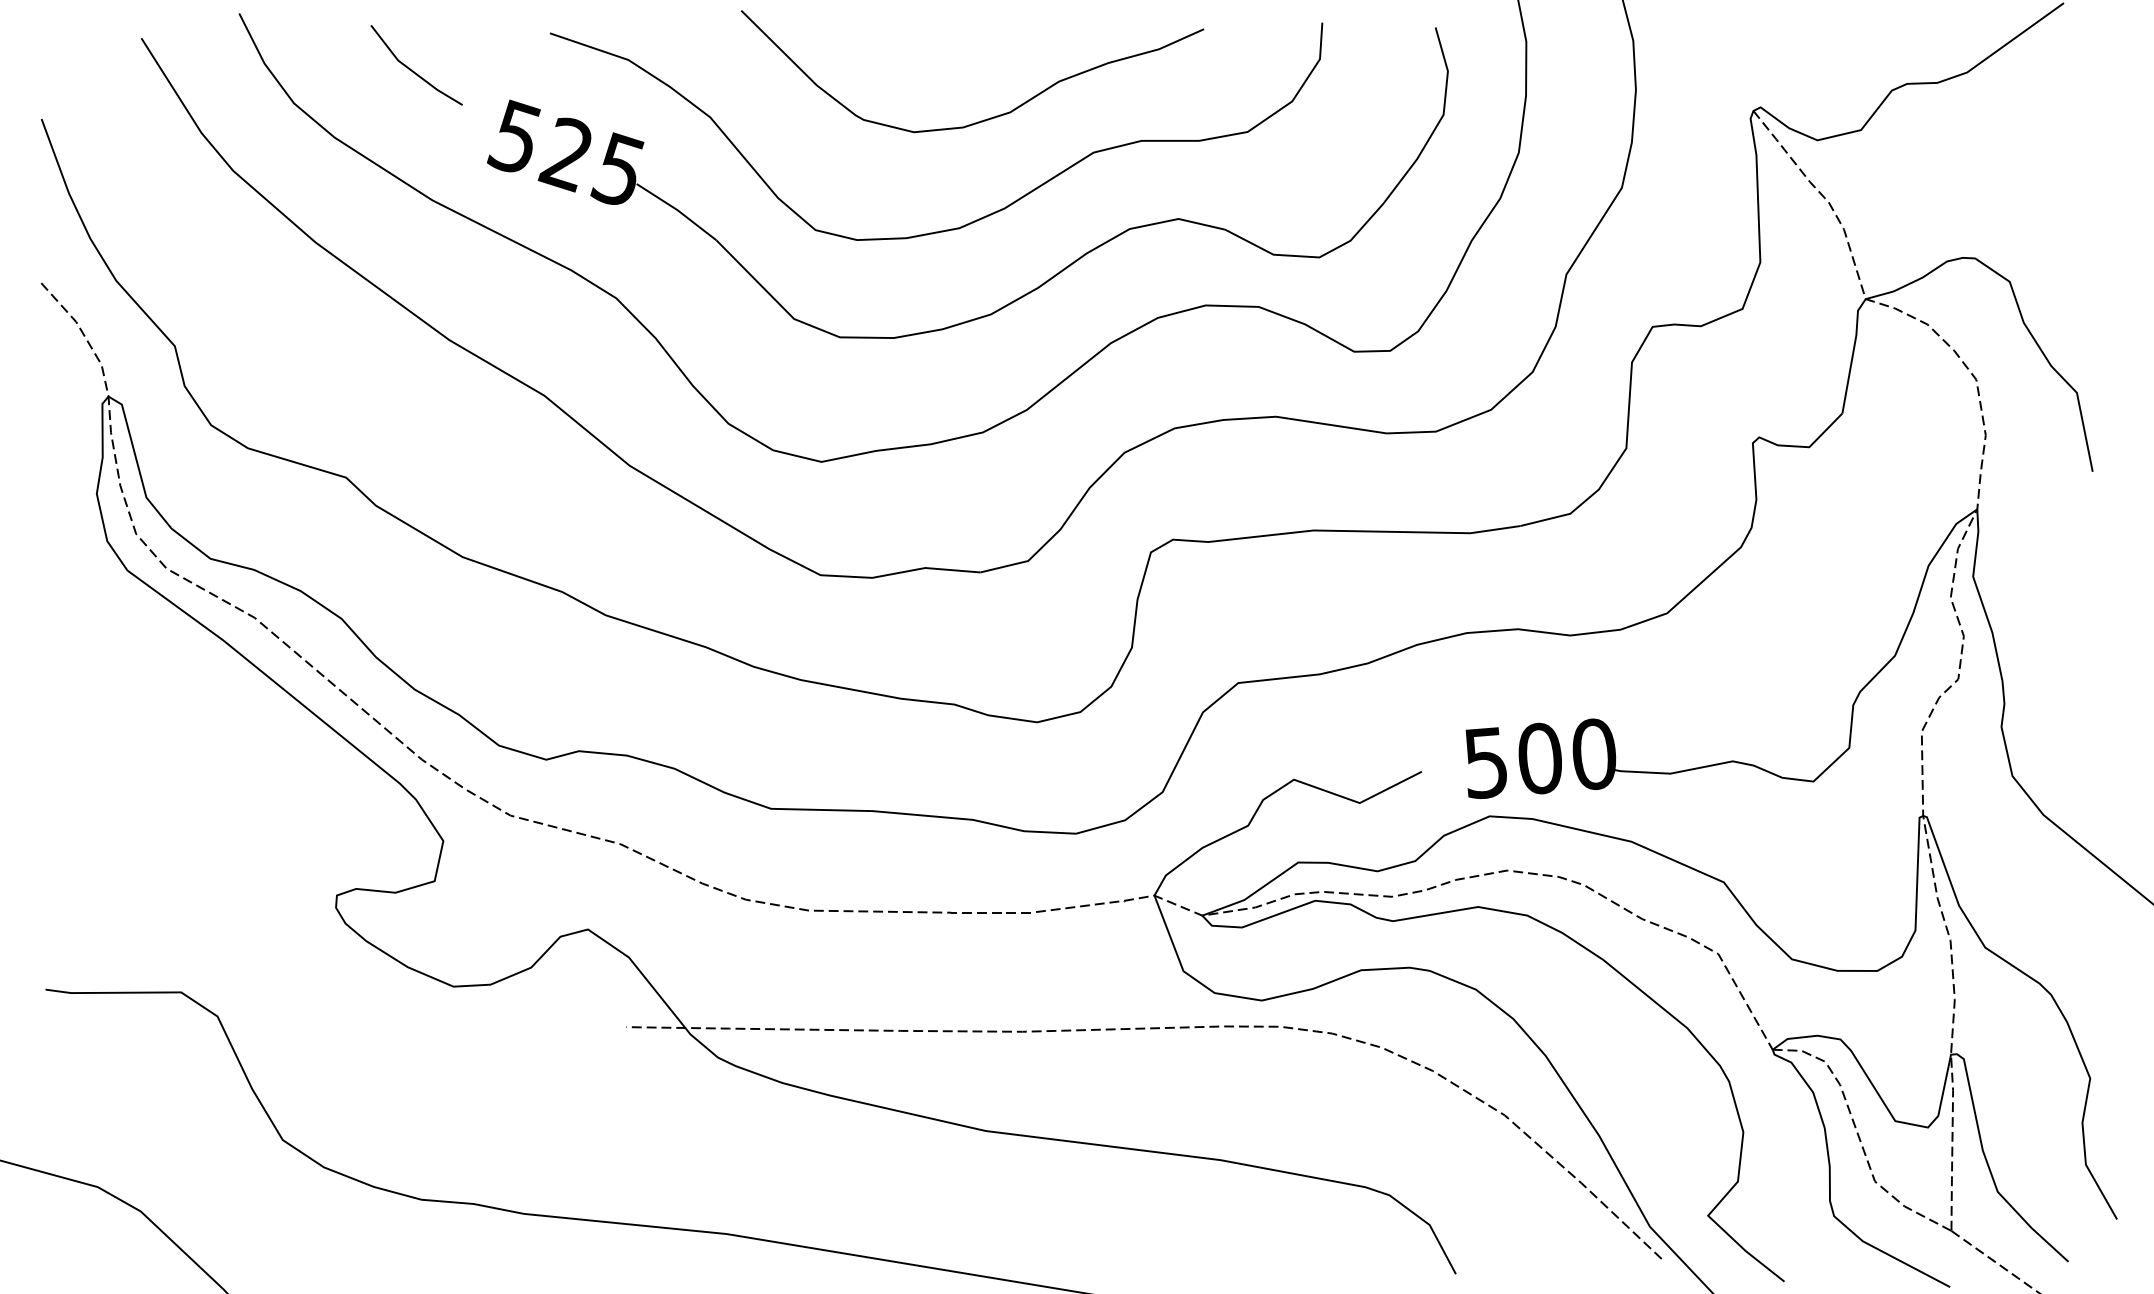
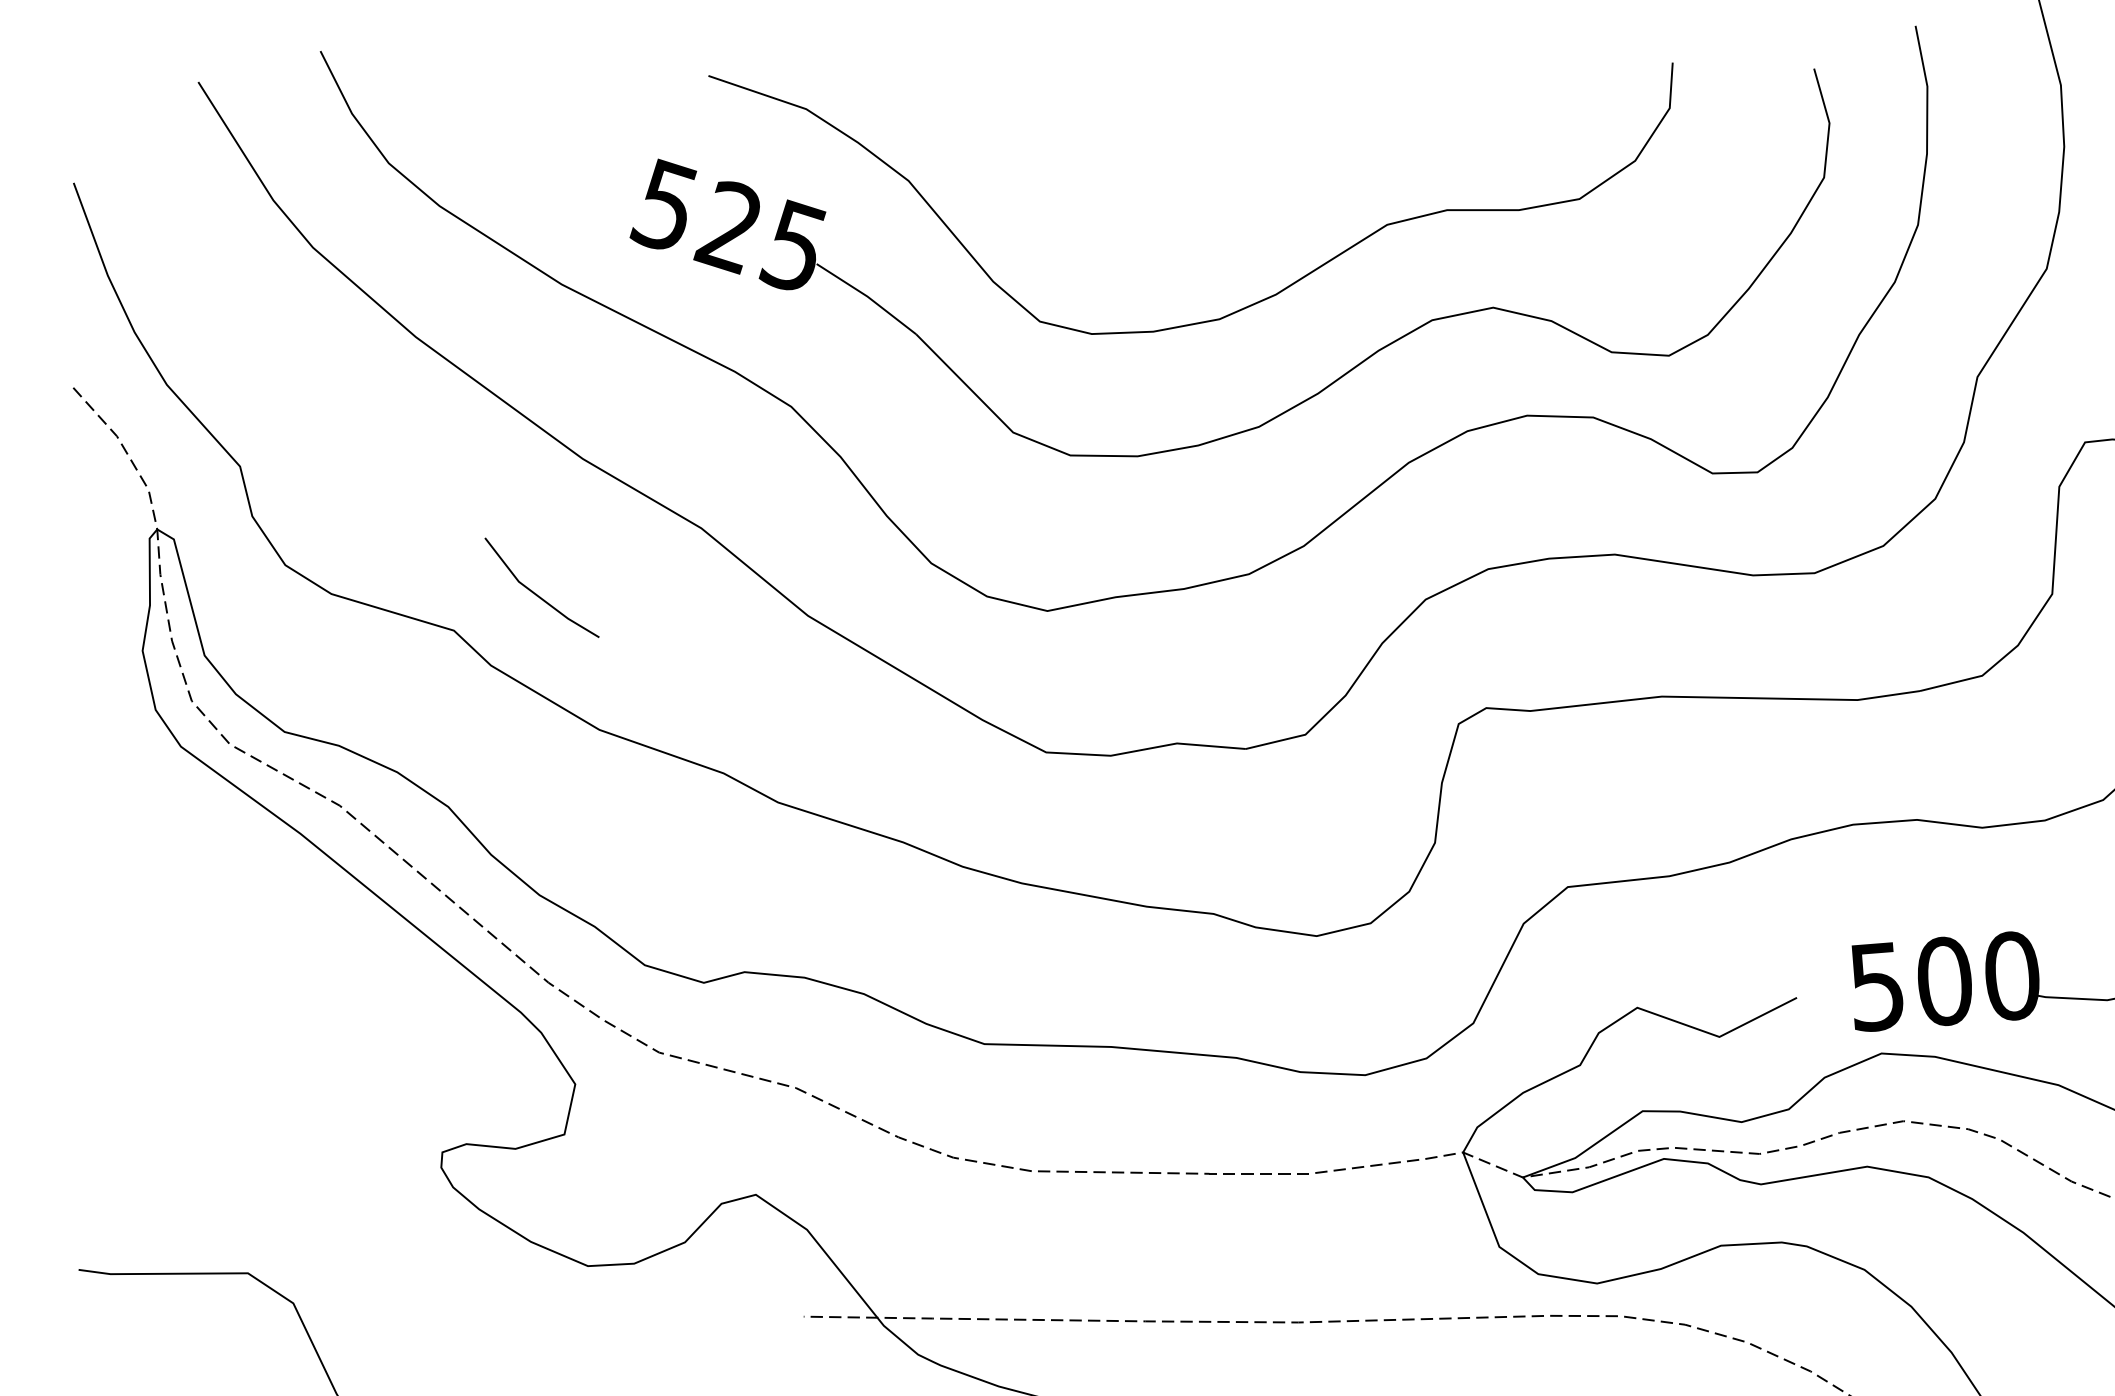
line: (413, 70) -> (538, 594), moved
curve: (987, 118) -> (1254, 182), removed

